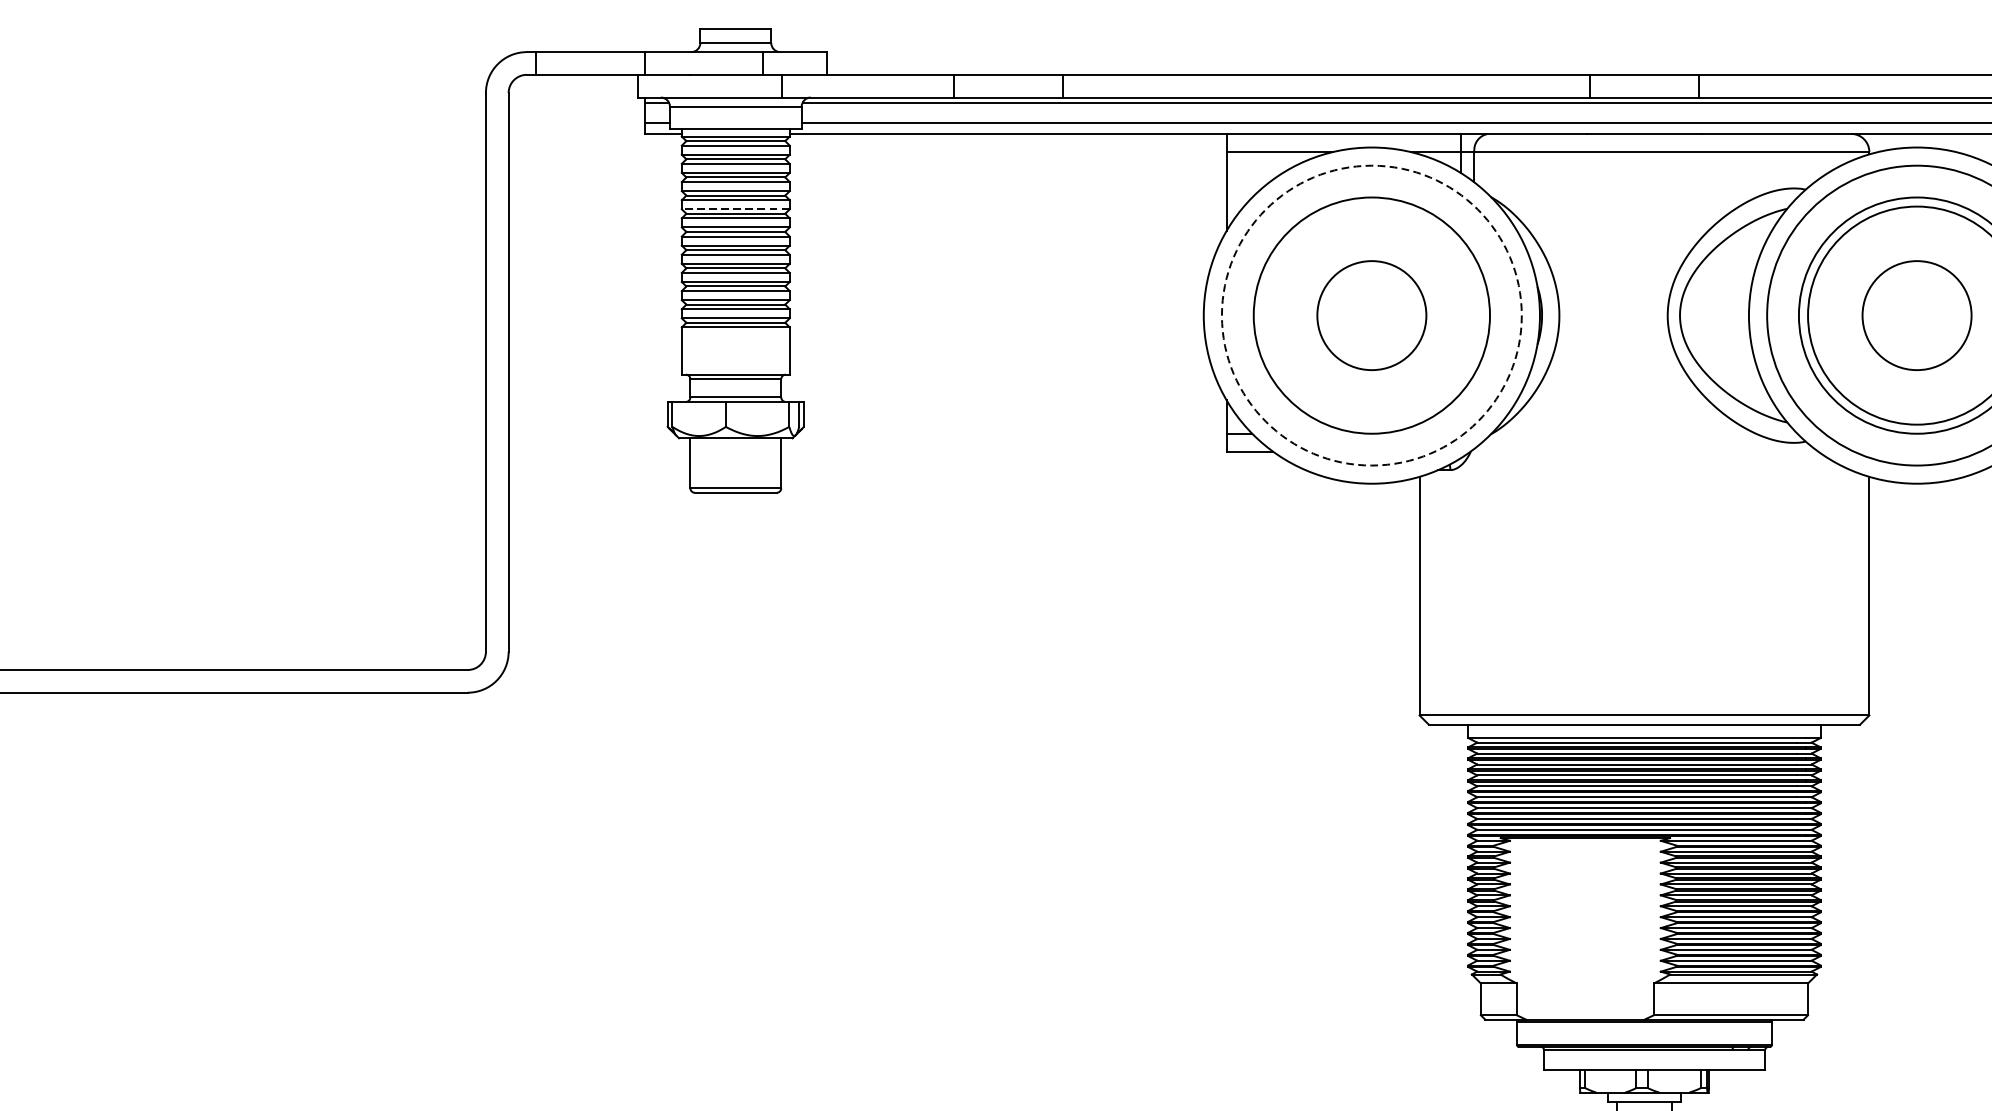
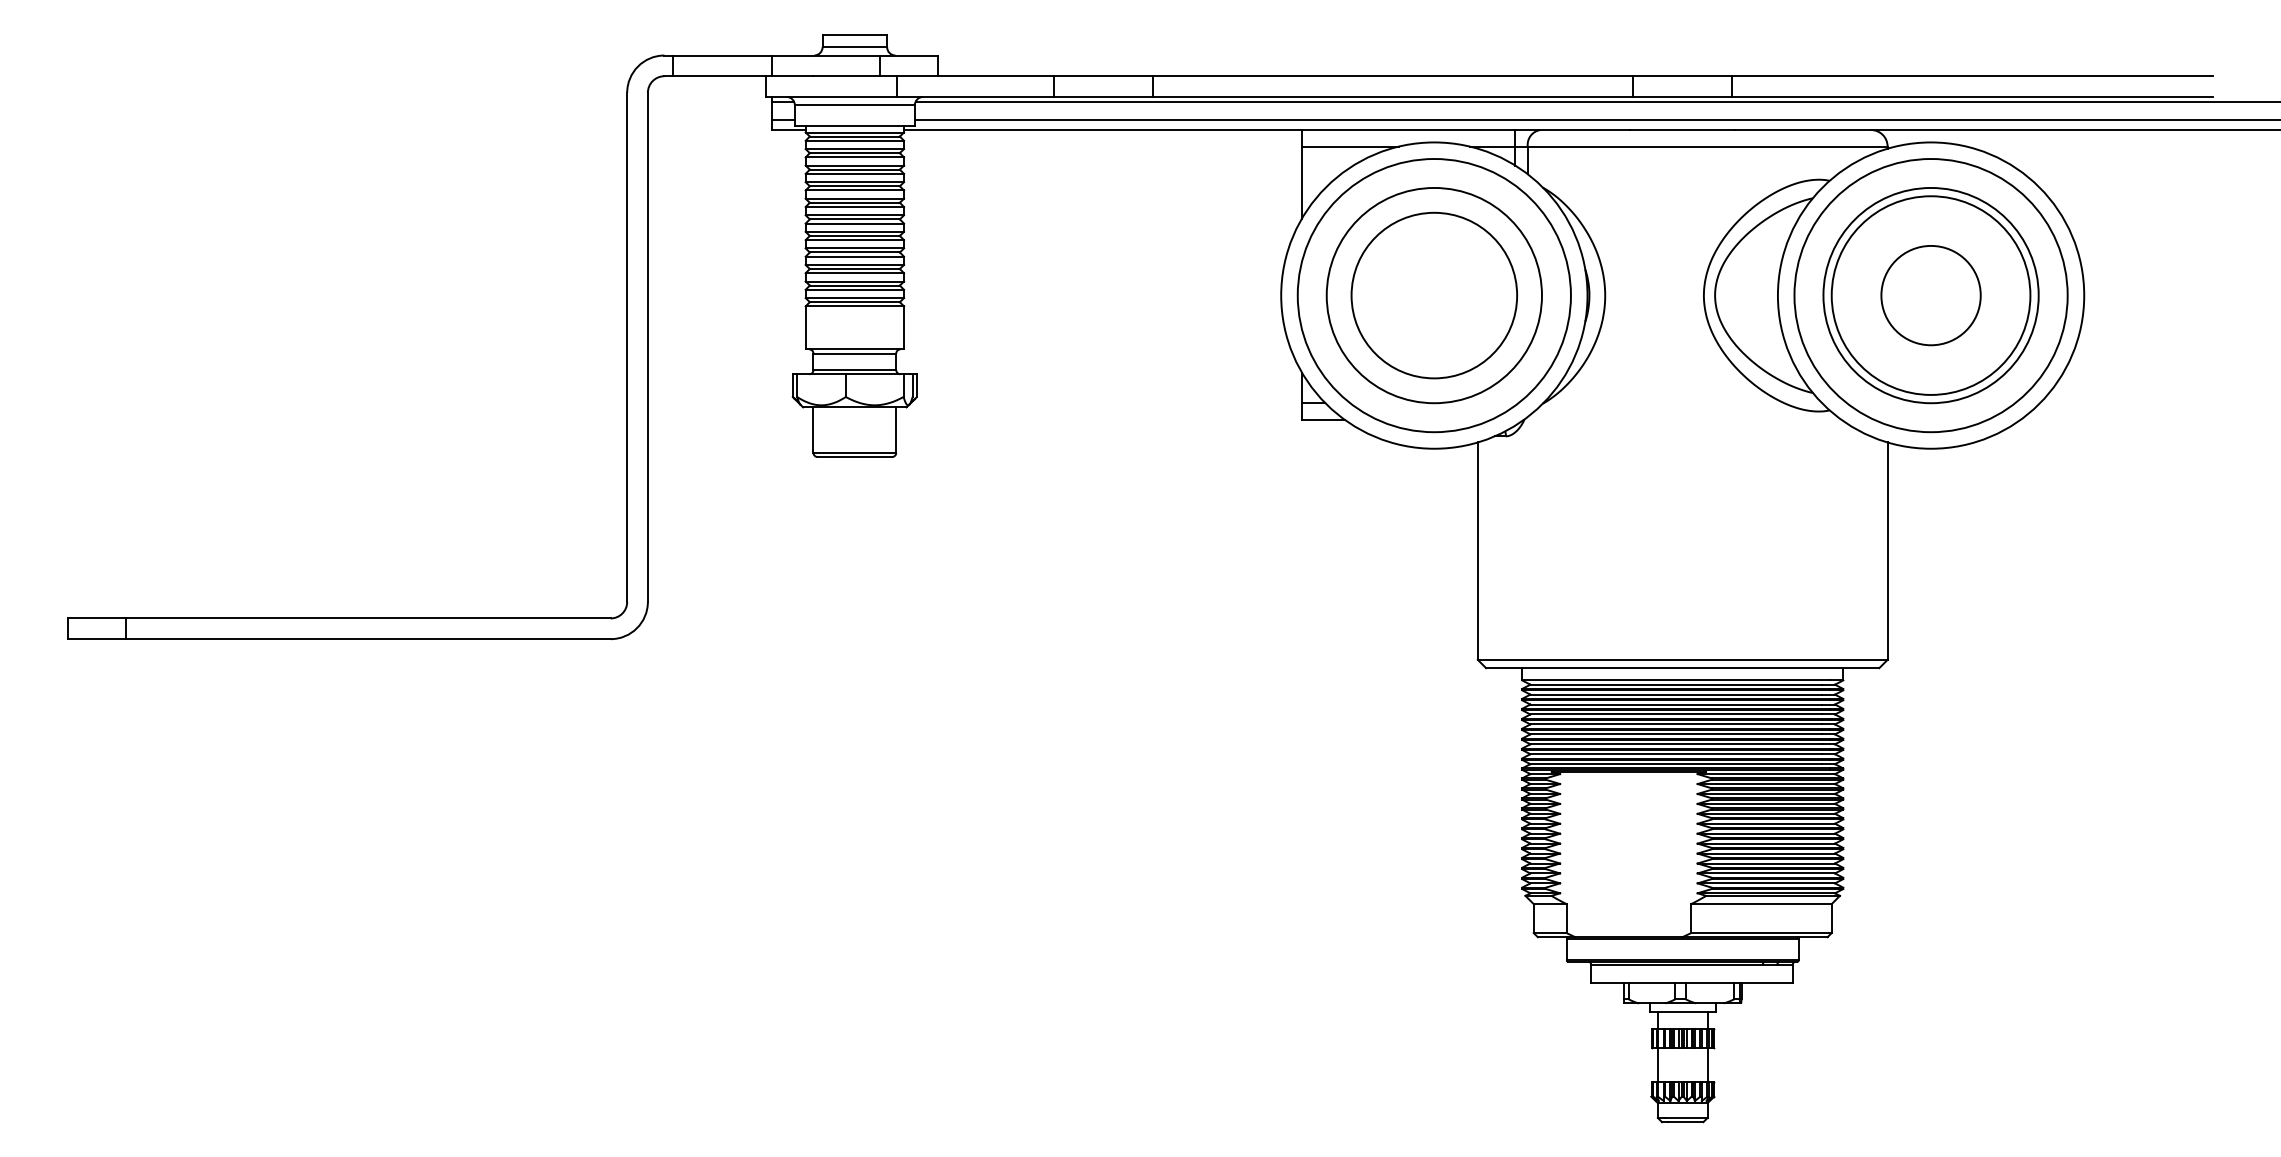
line: (735, 209) -> (854, 198), dashed -> solid
circle: (1370, 315) -> (1433, 295), dashed -> solid
circle: (1372, 315) -> (1434, 295), size x1.67

